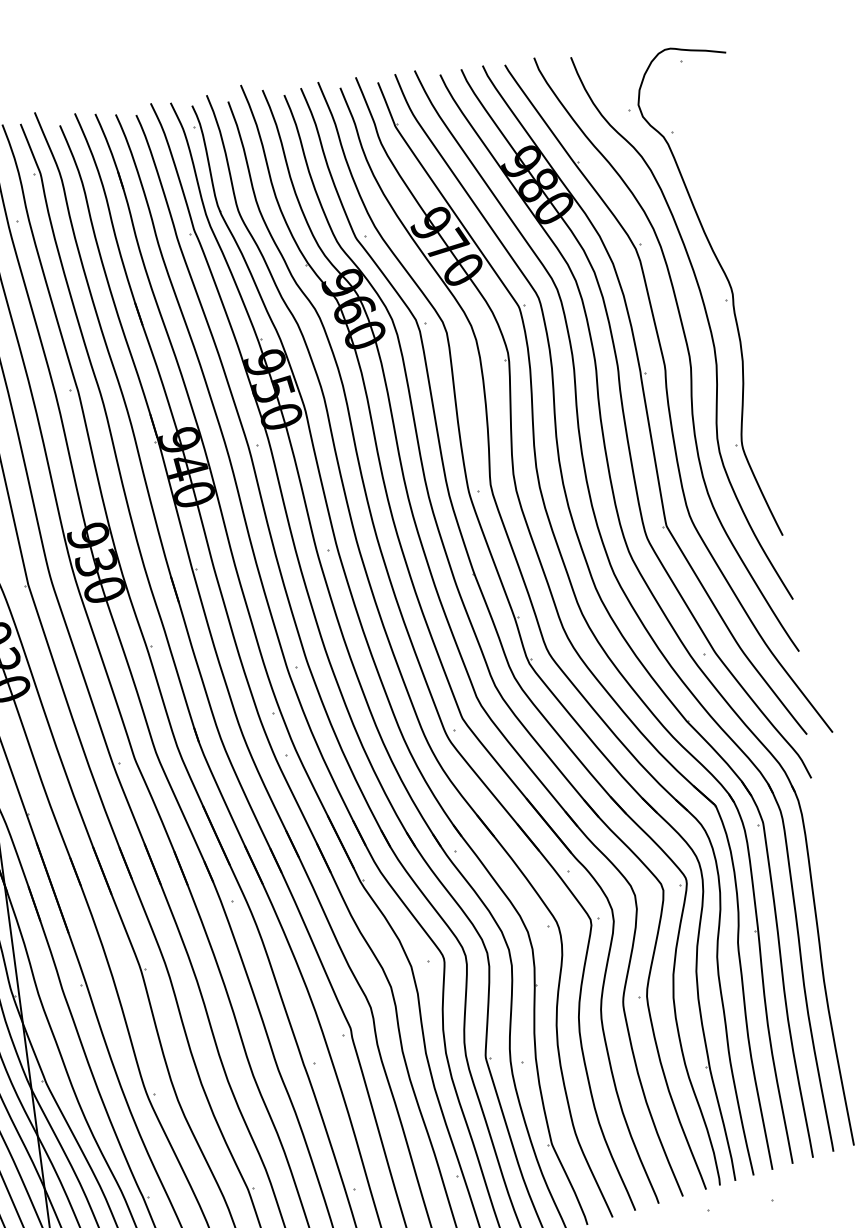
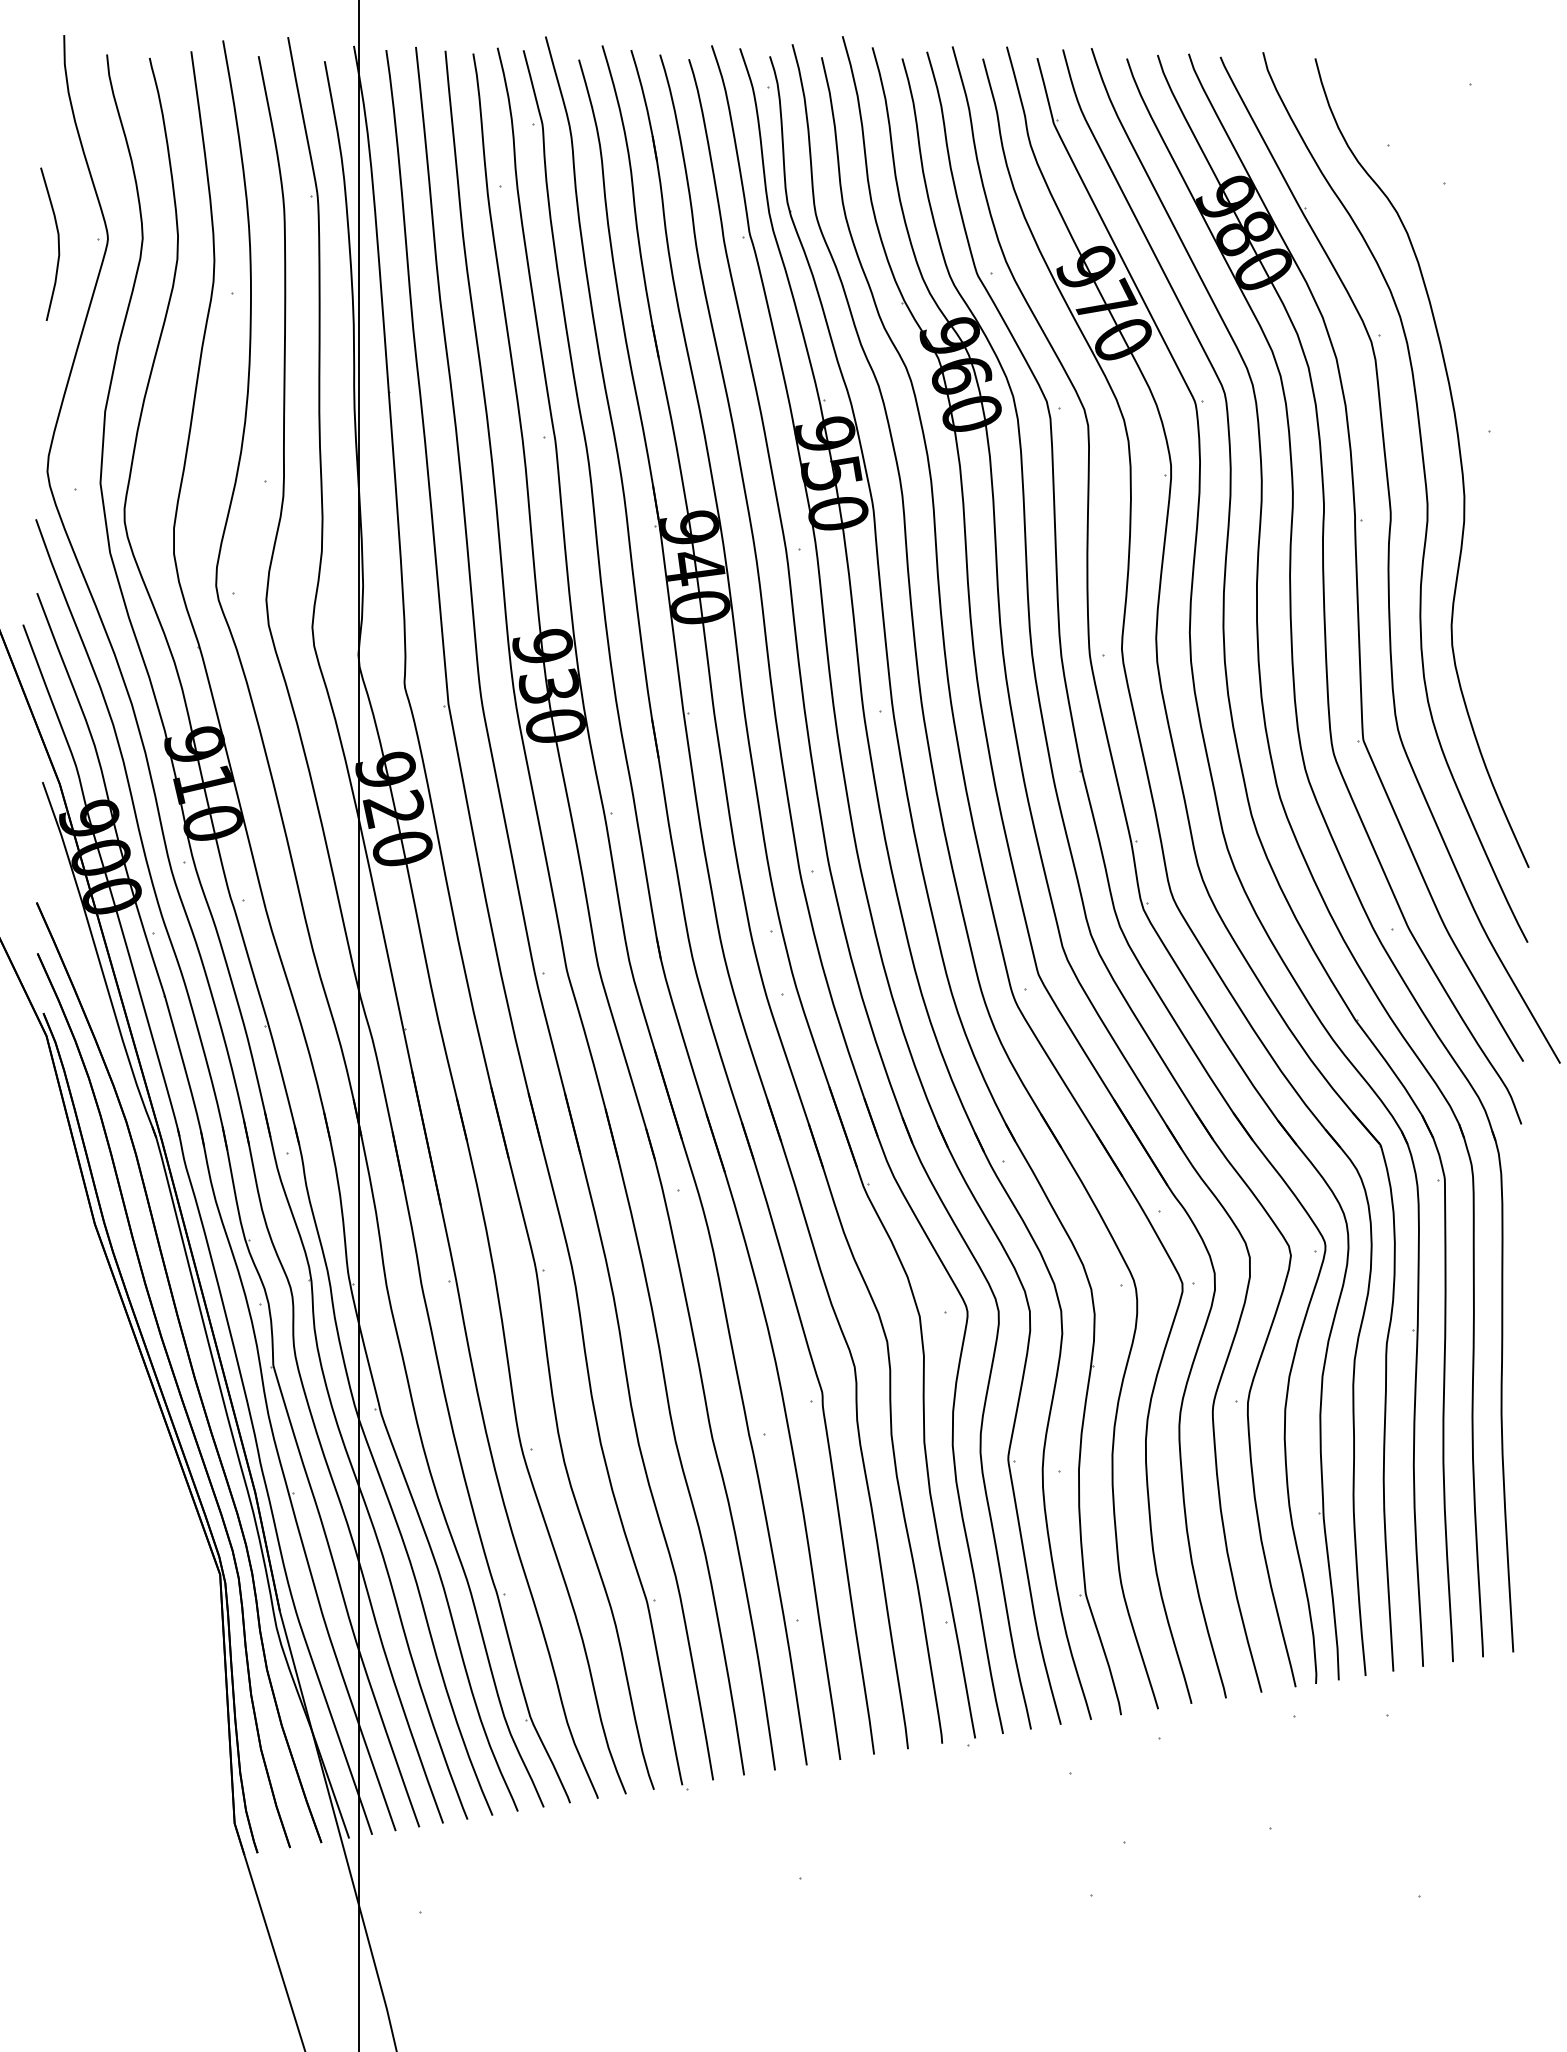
part: (729, 287) -> (1497, 413), removed

